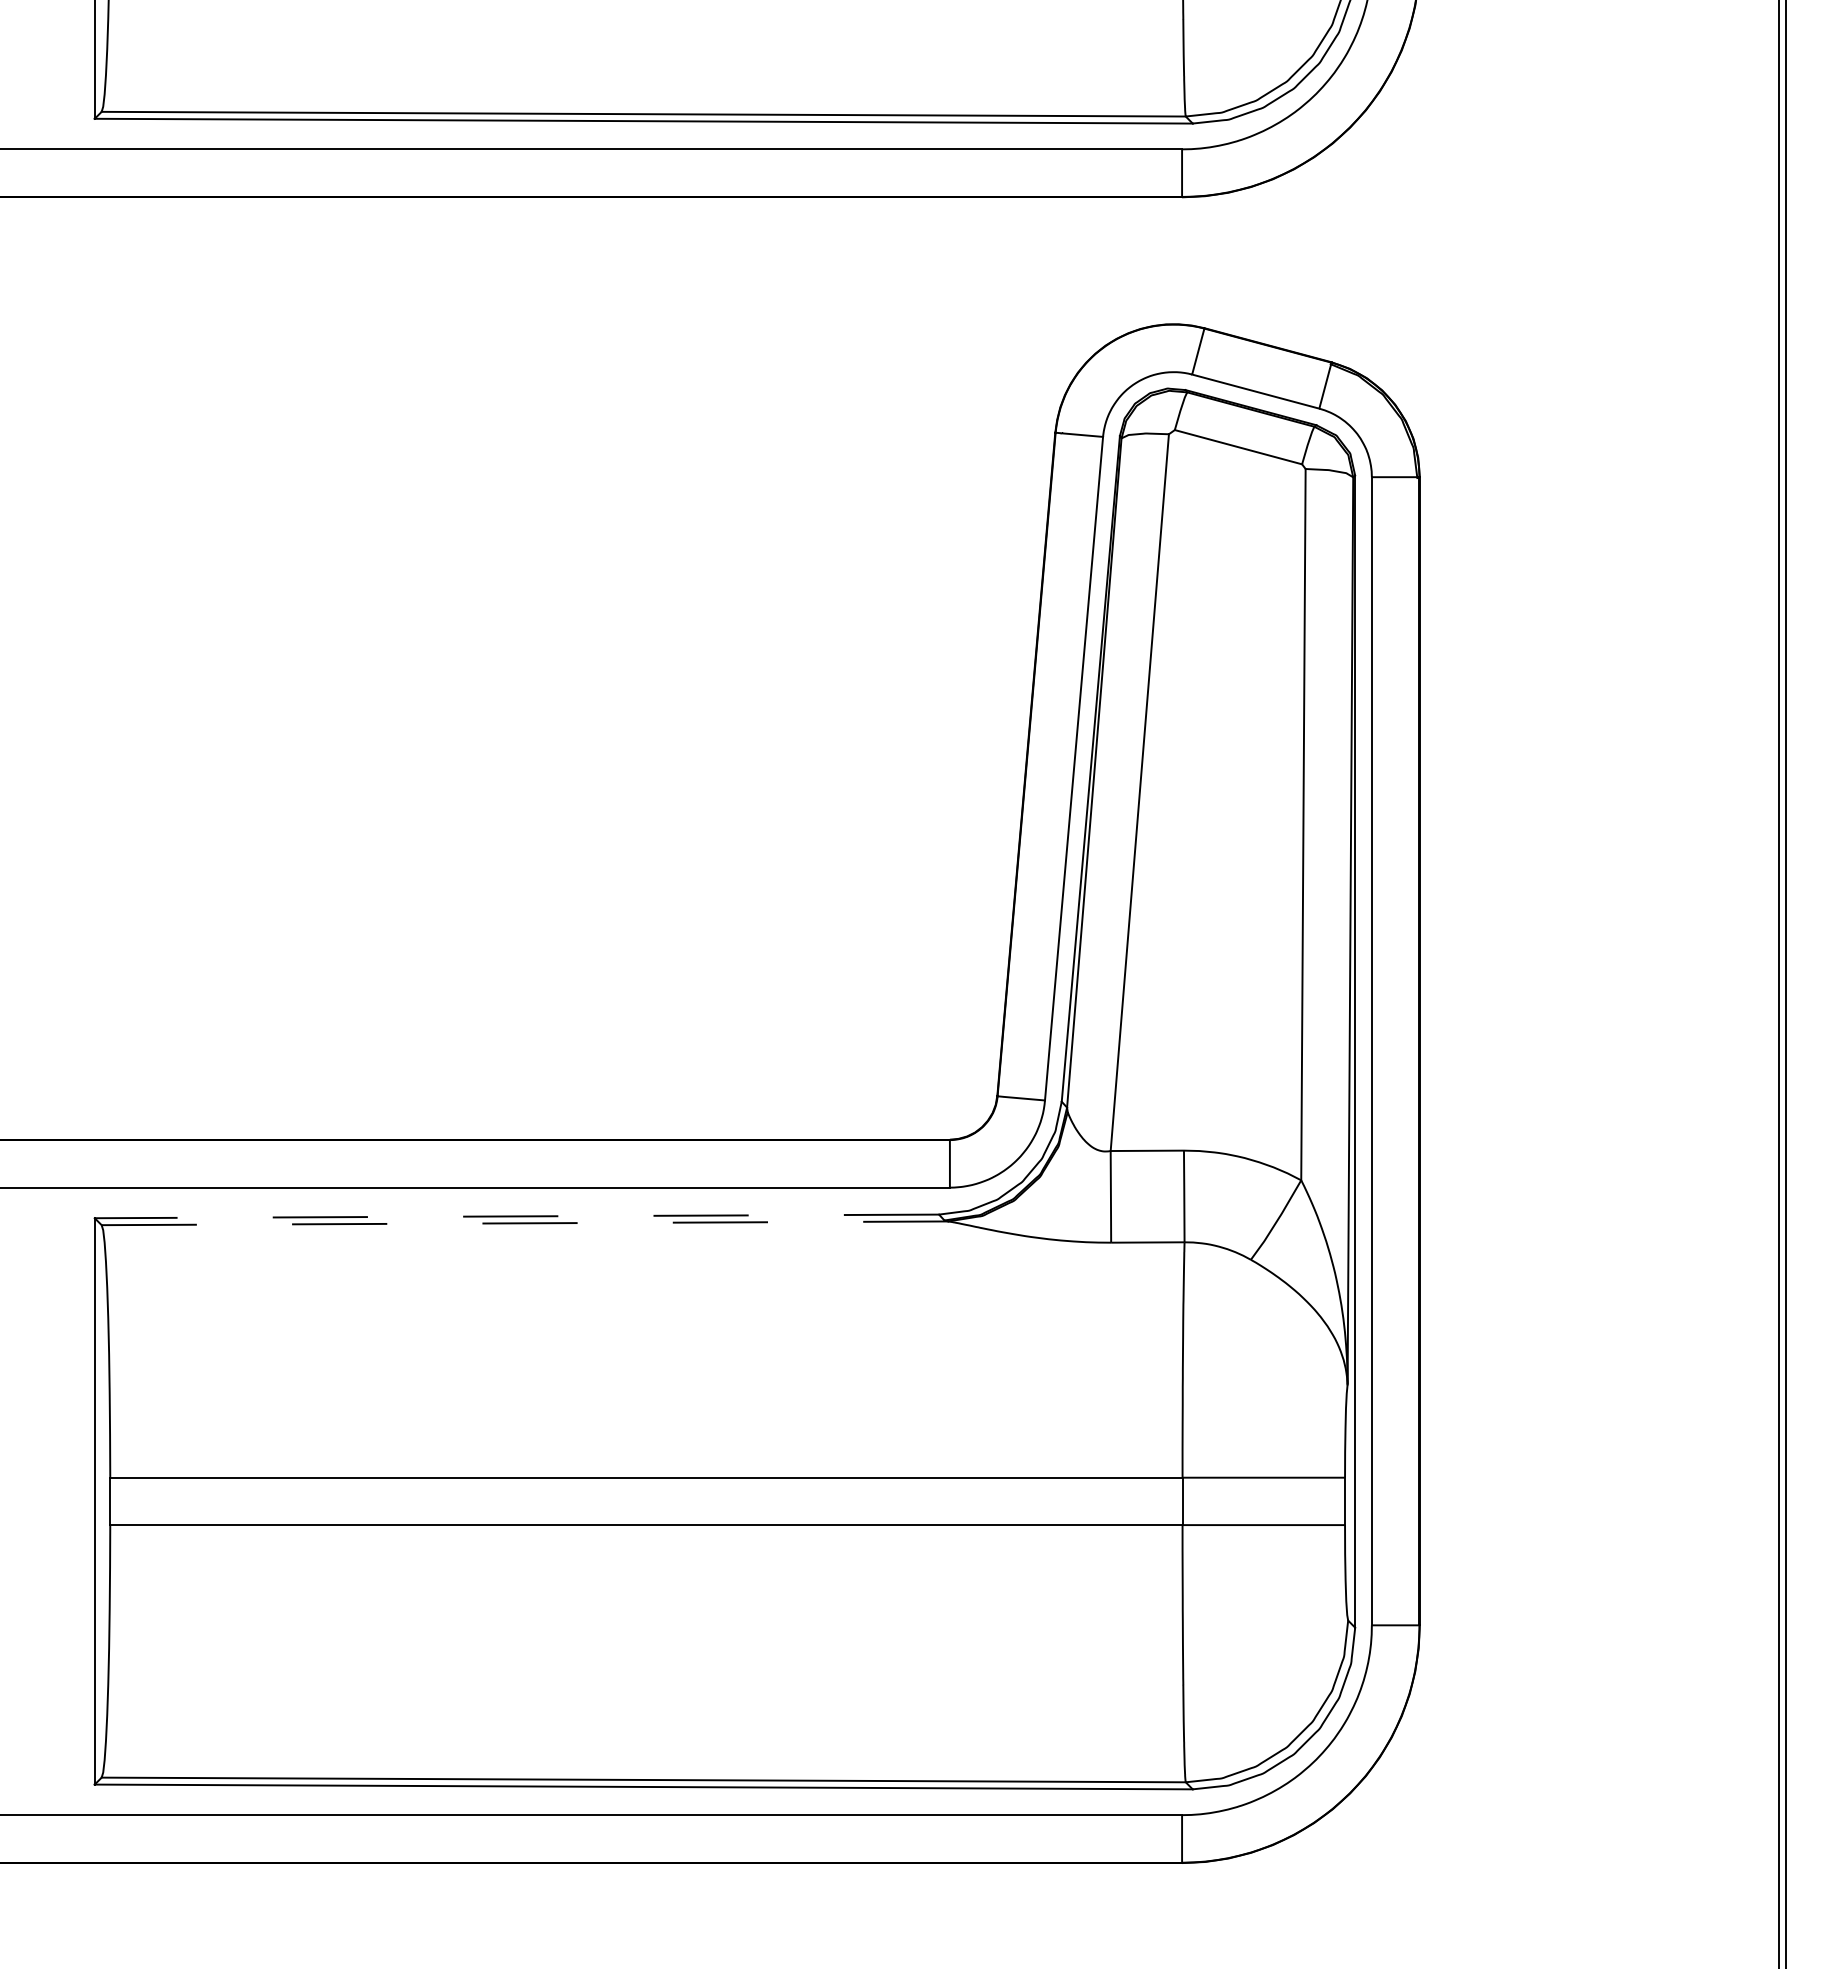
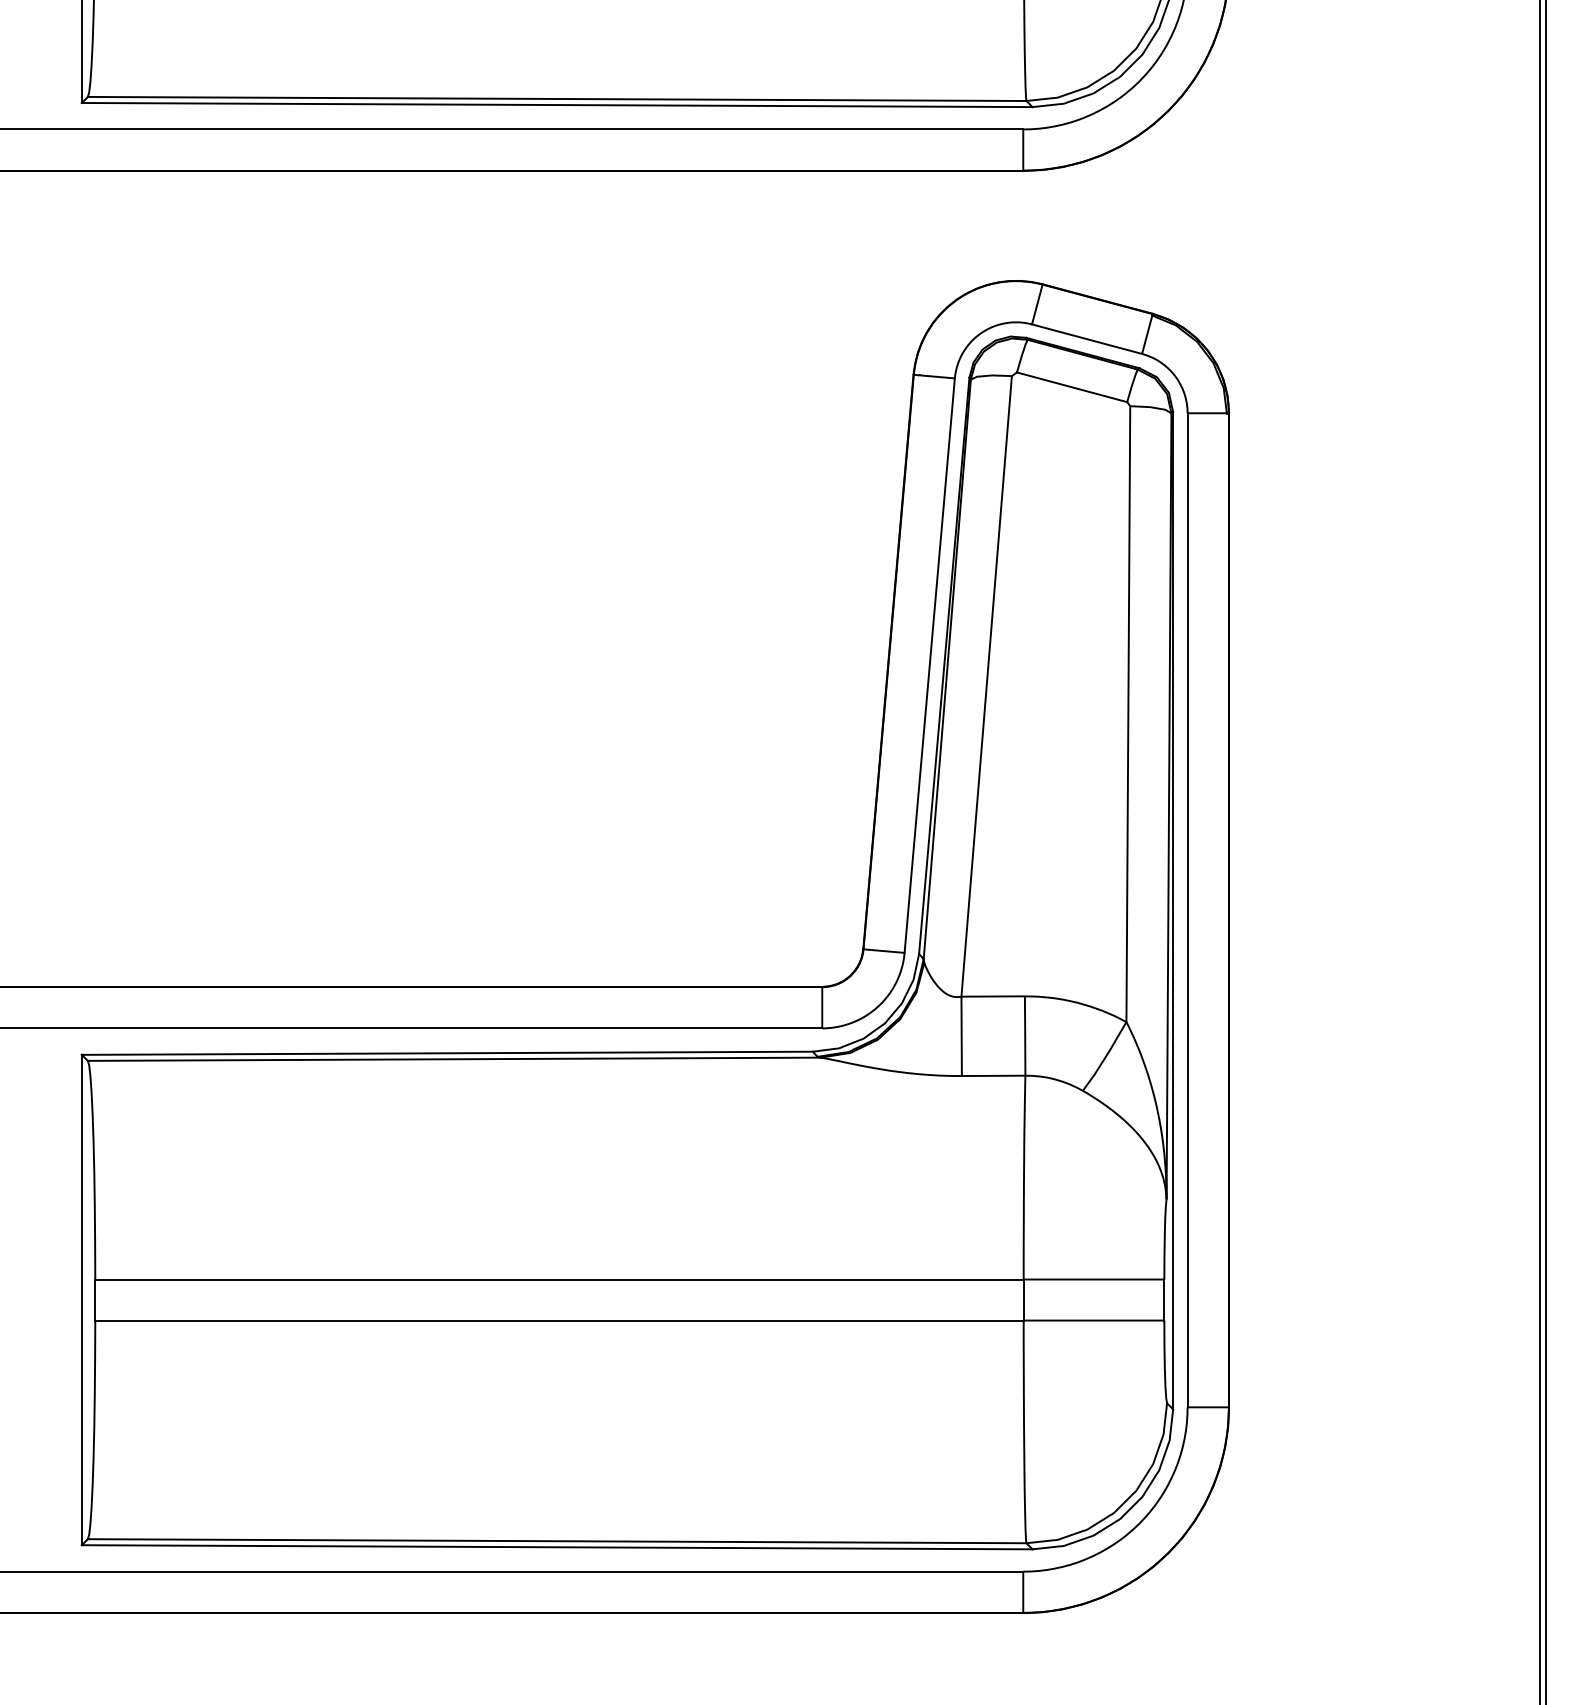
line: (516, 1216) -> (447, 1053), dashed -> solid
line: (525, 1223) -> (454, 1059), dashed -> solid

